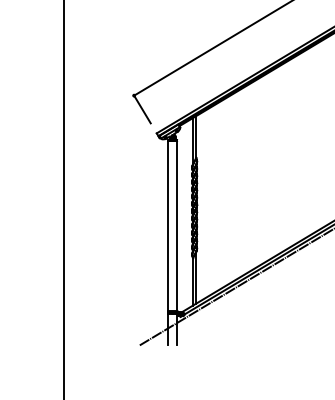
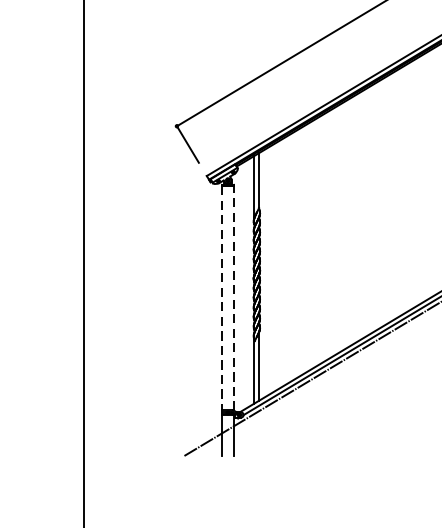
line: (168, 225) -> (222, 297), solid -> dashed
line: (177, 225) -> (234, 297), solid -> dashed

